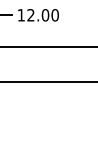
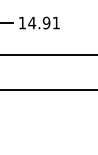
text: (42, 15) -> (43, 23), 12.00 -> 14.91

